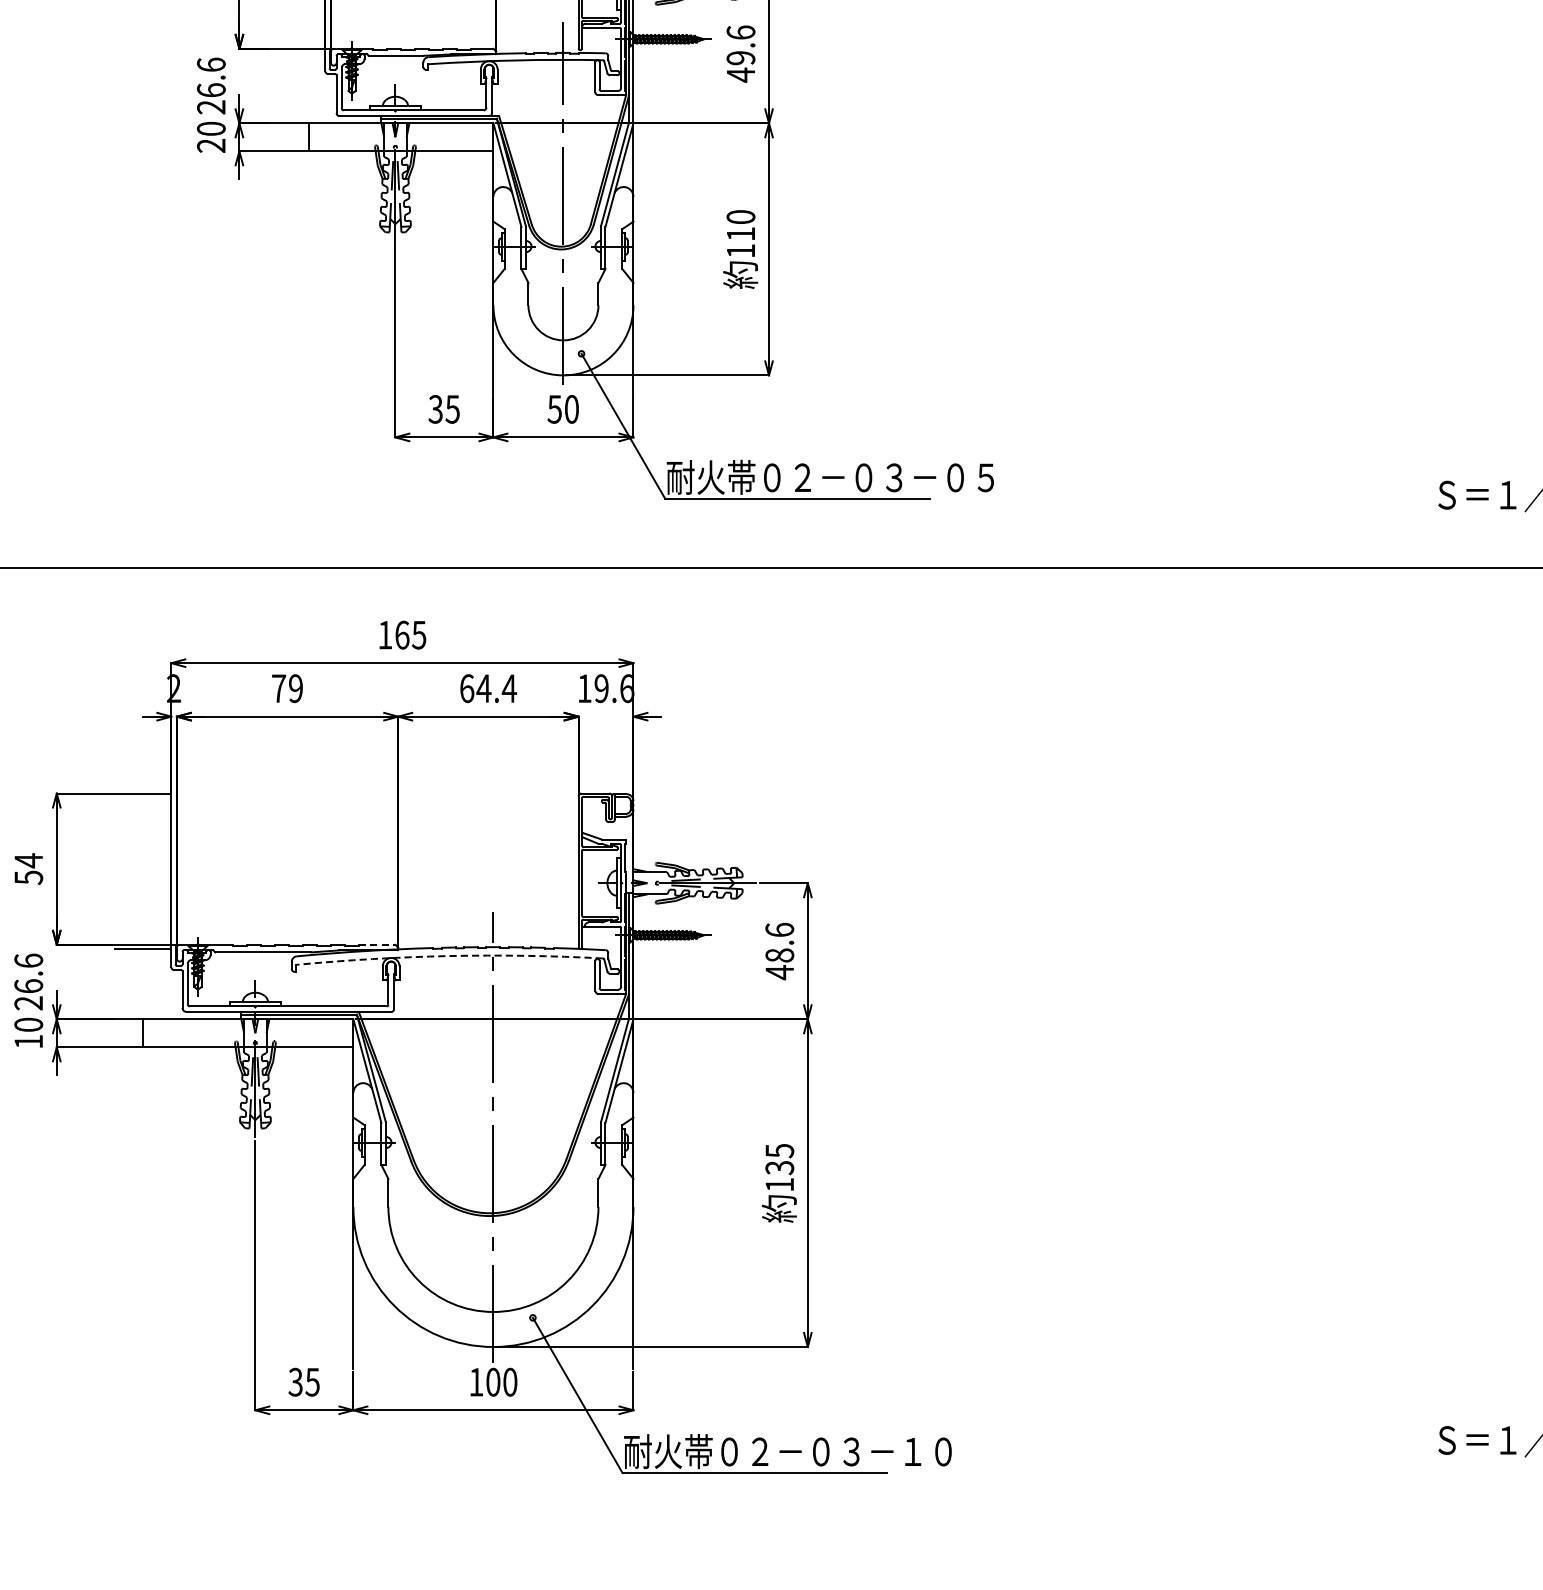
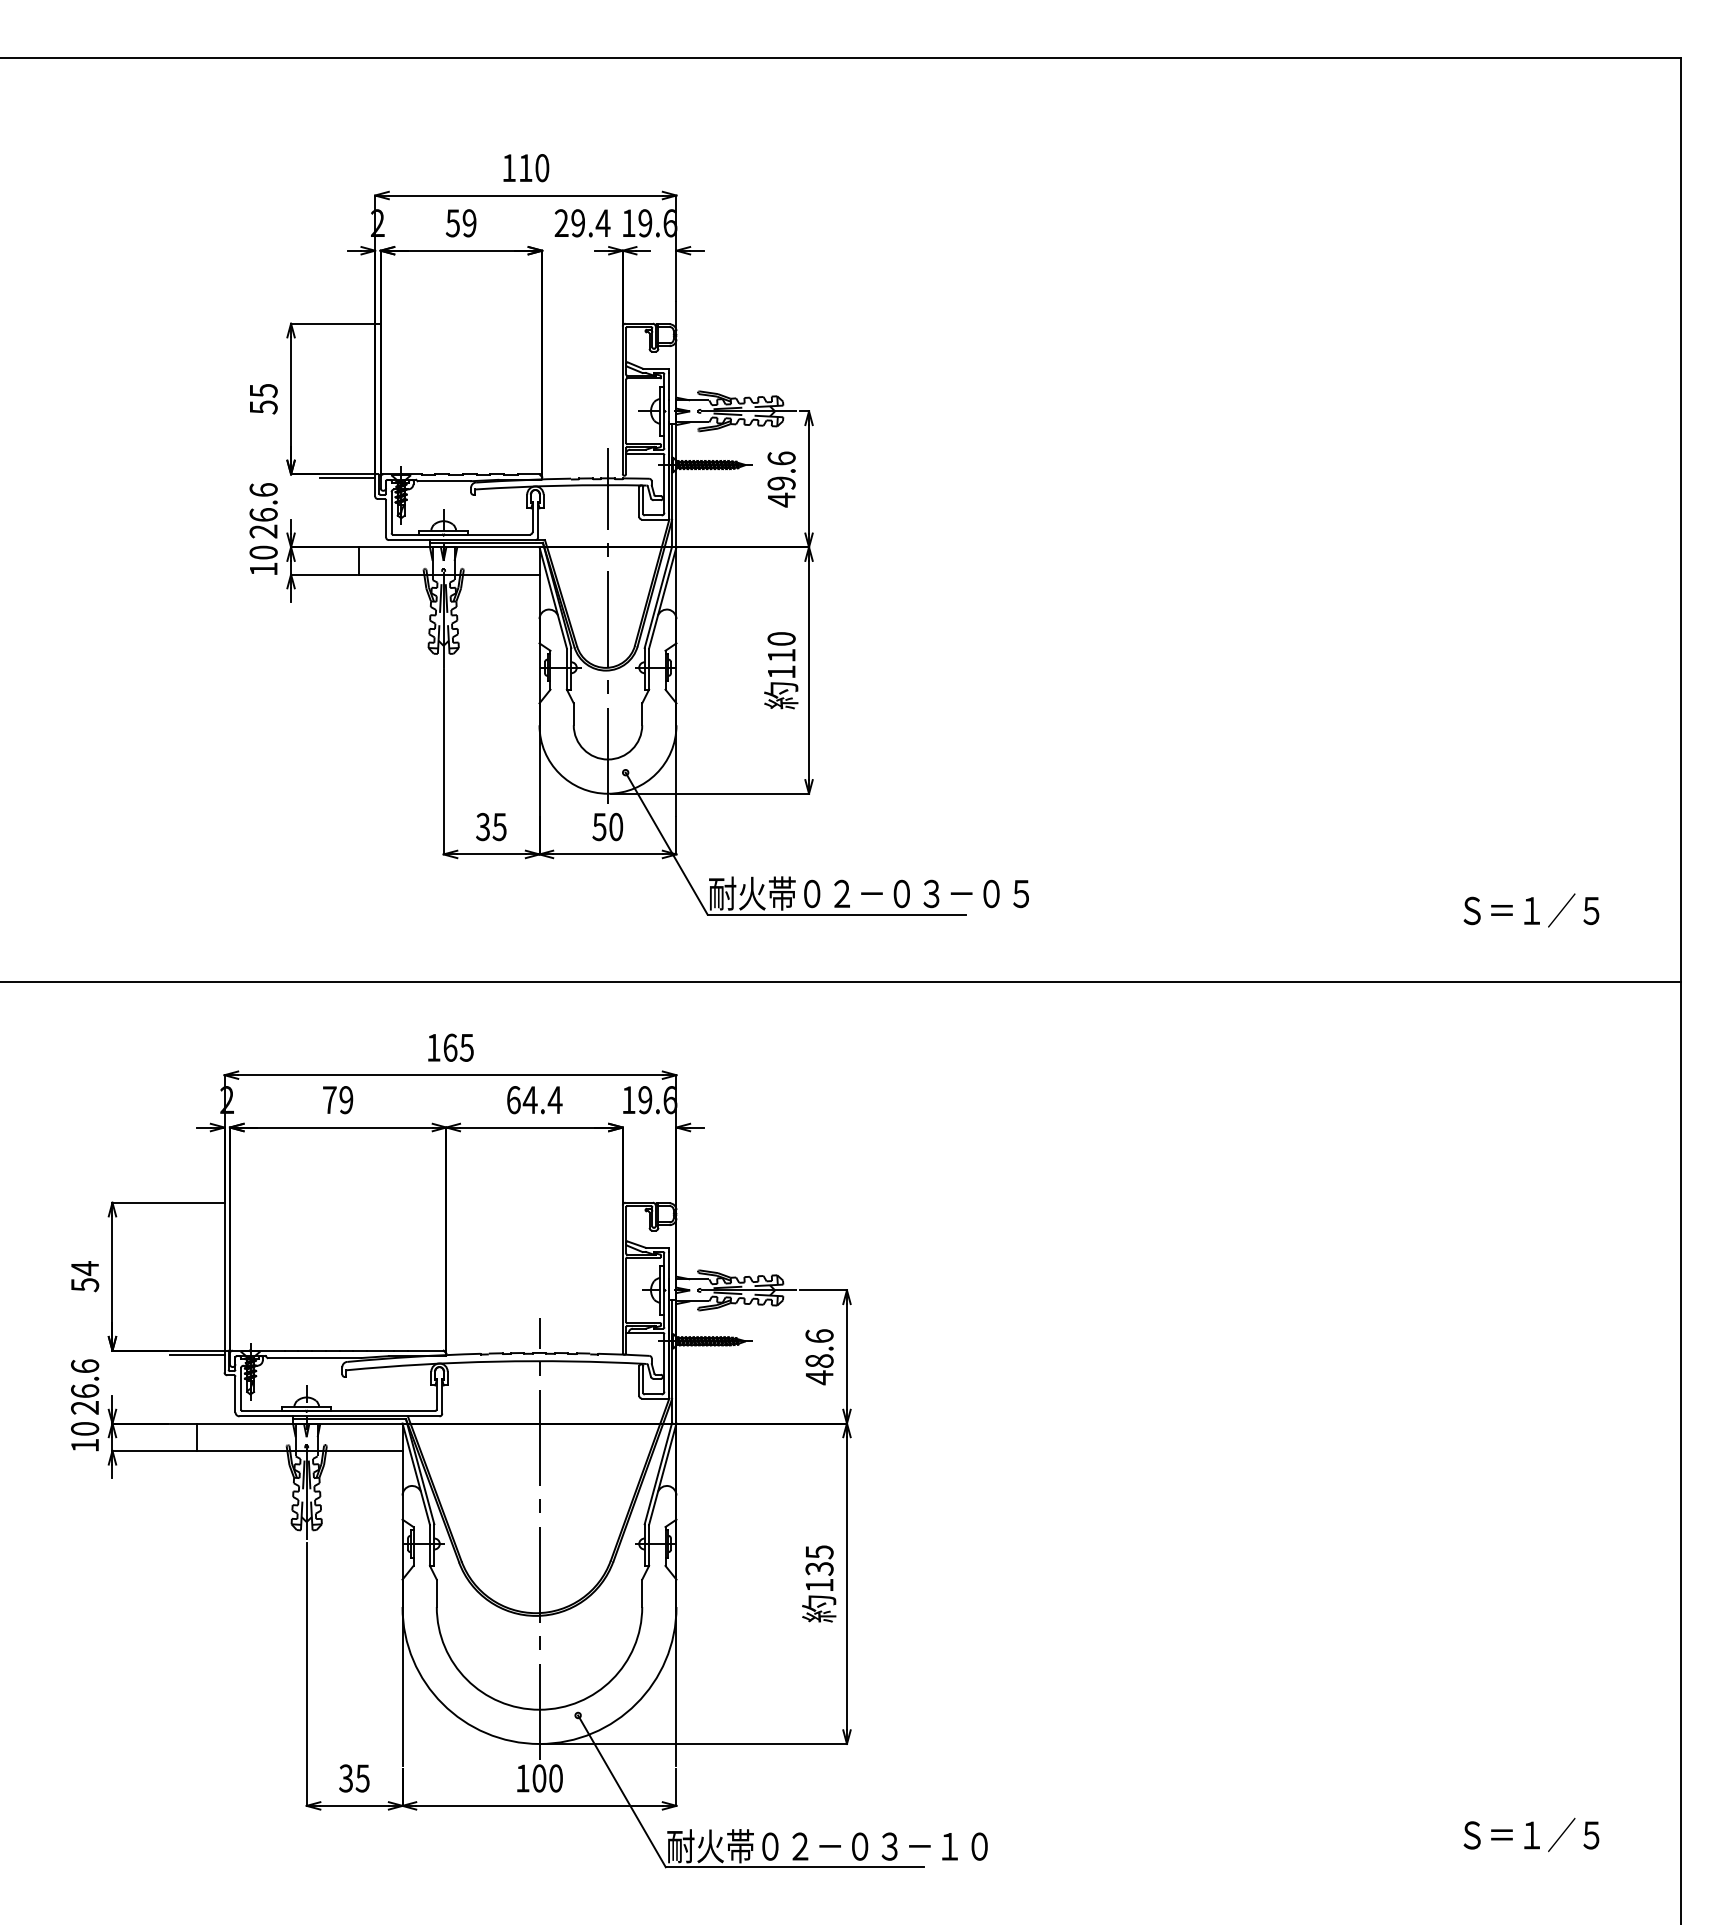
line: (297, 53) -> (347, 478), added
text: (211, 146) -> (263, 569), 20 -> 10
line: (376, 944) -> (425, 1350), dashed -> solid
arc: (449, 955) -> (496, 1361), dashed -> solid

